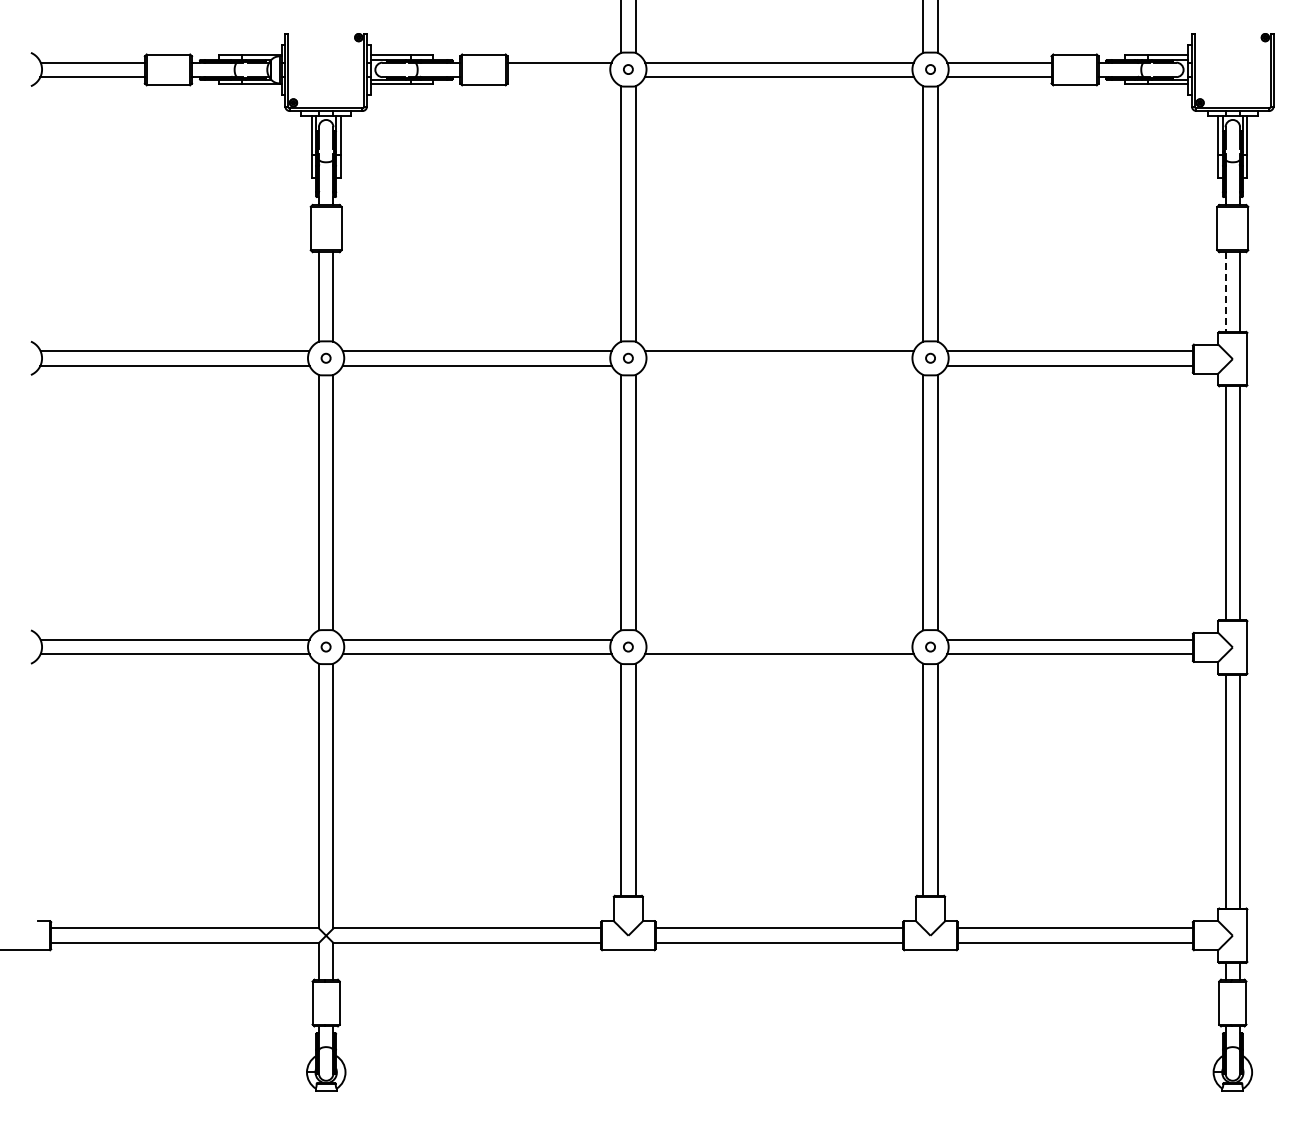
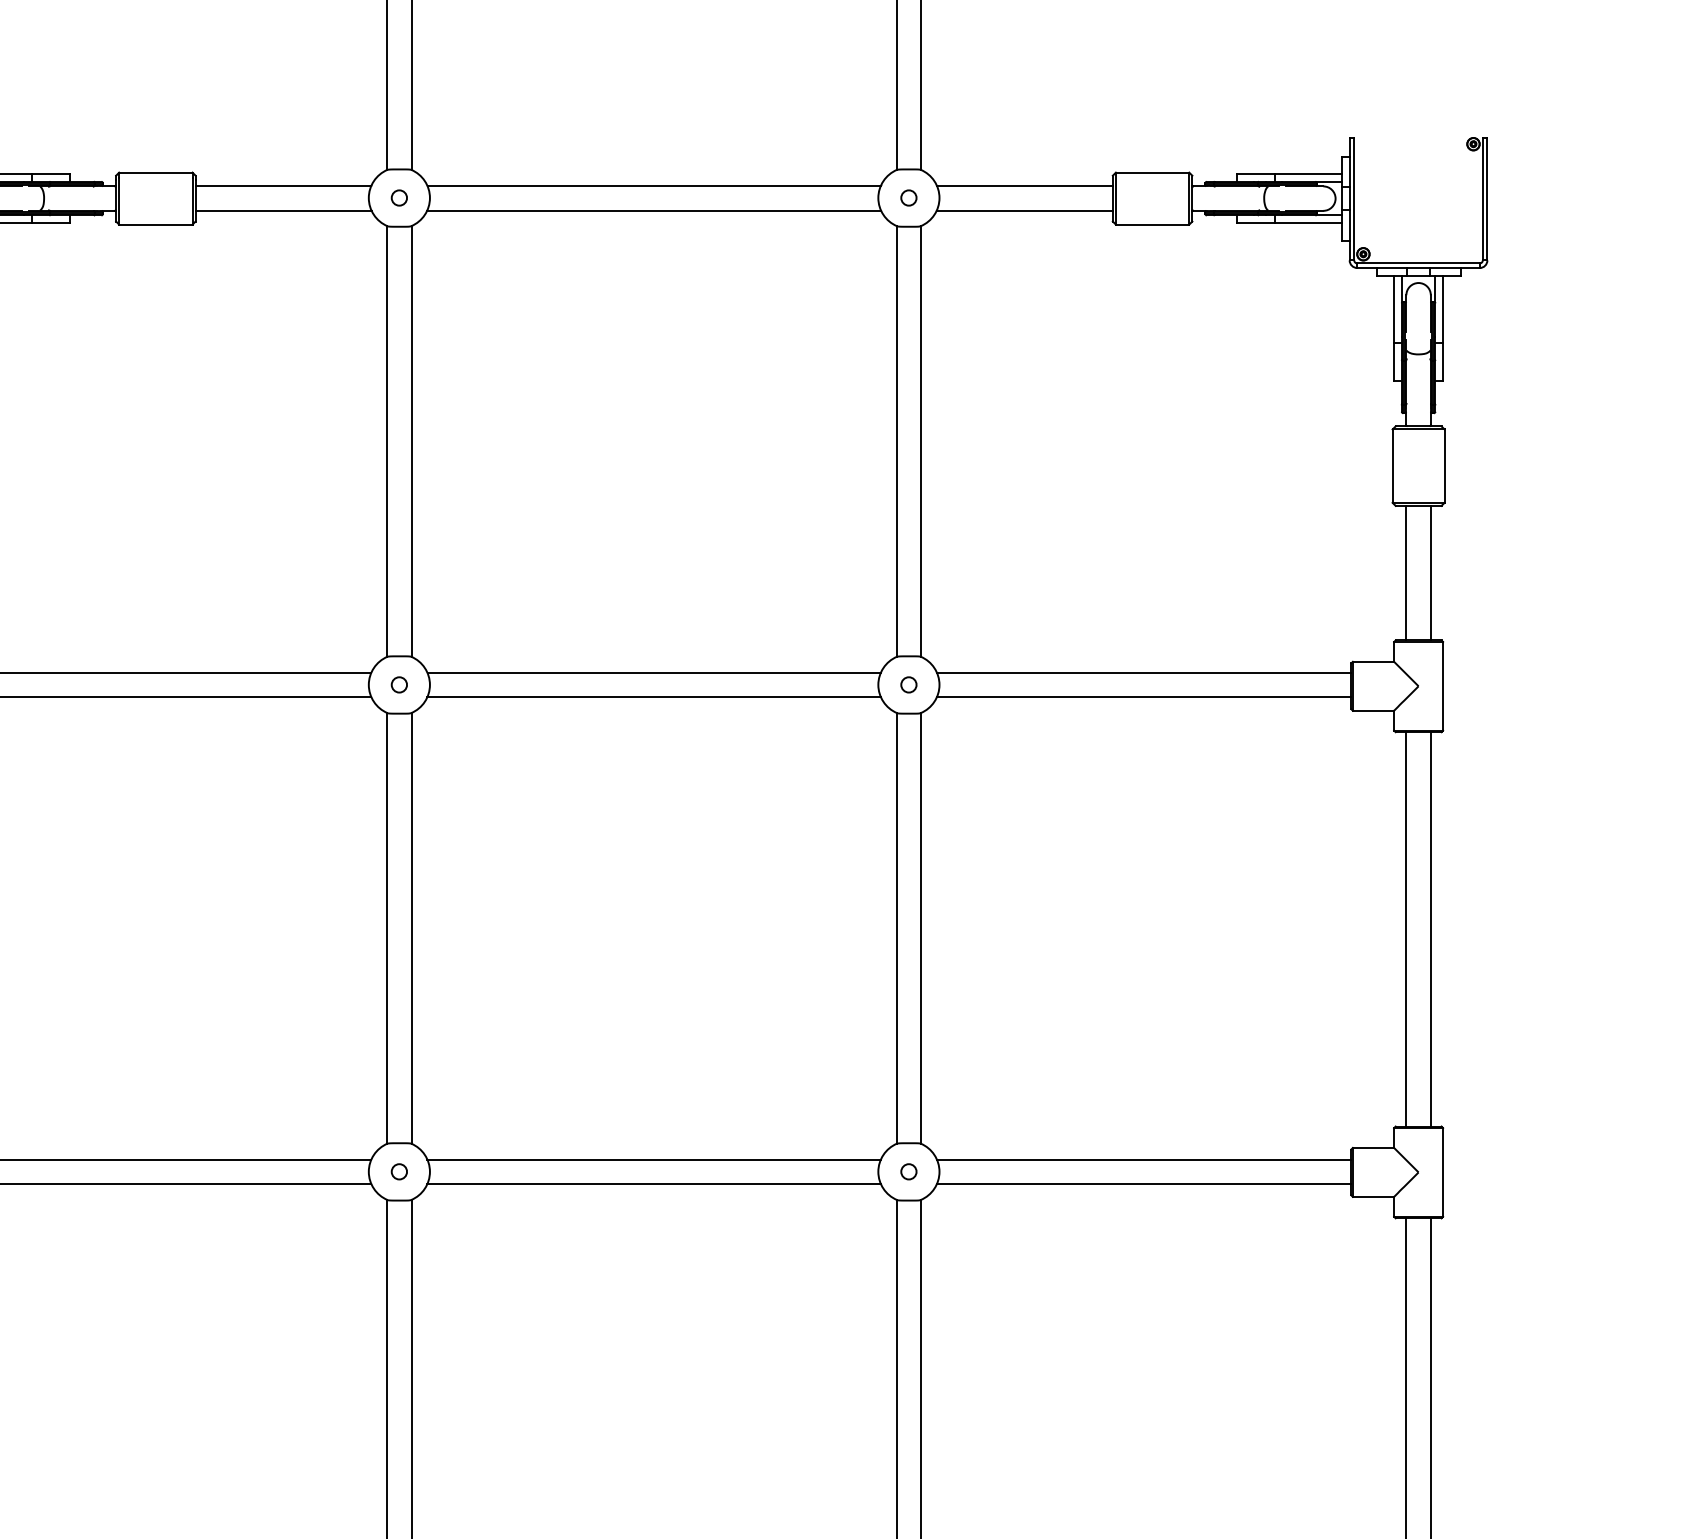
line: (559, 77) -> (283, 211), added
line: (1225, 292) -> (1406, 573), dashed -> solid
line: (779, 365) -> (654, 697), added
line: (778, 639) -> (652, 1159), added

